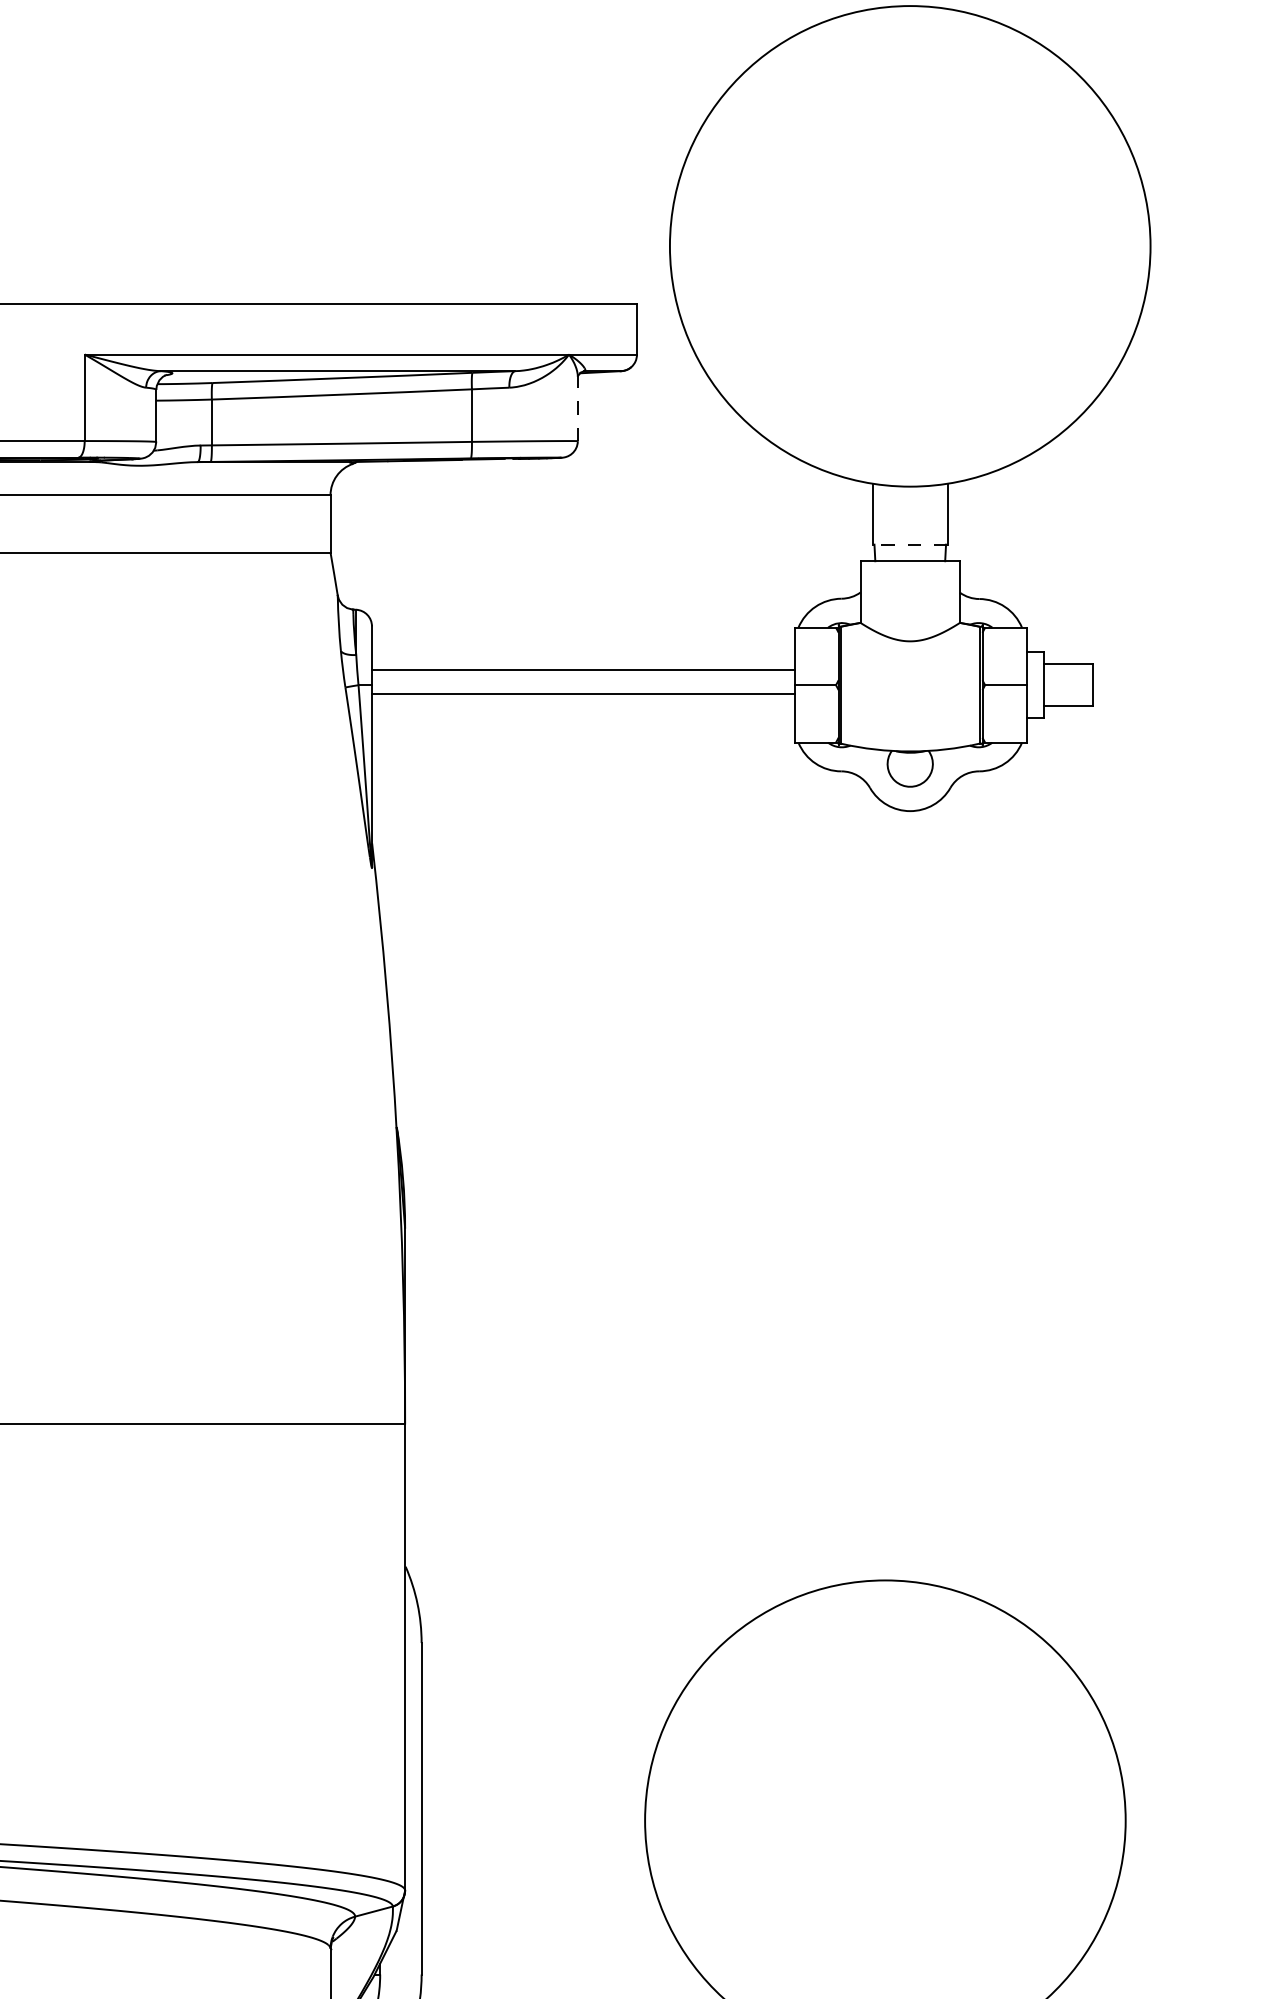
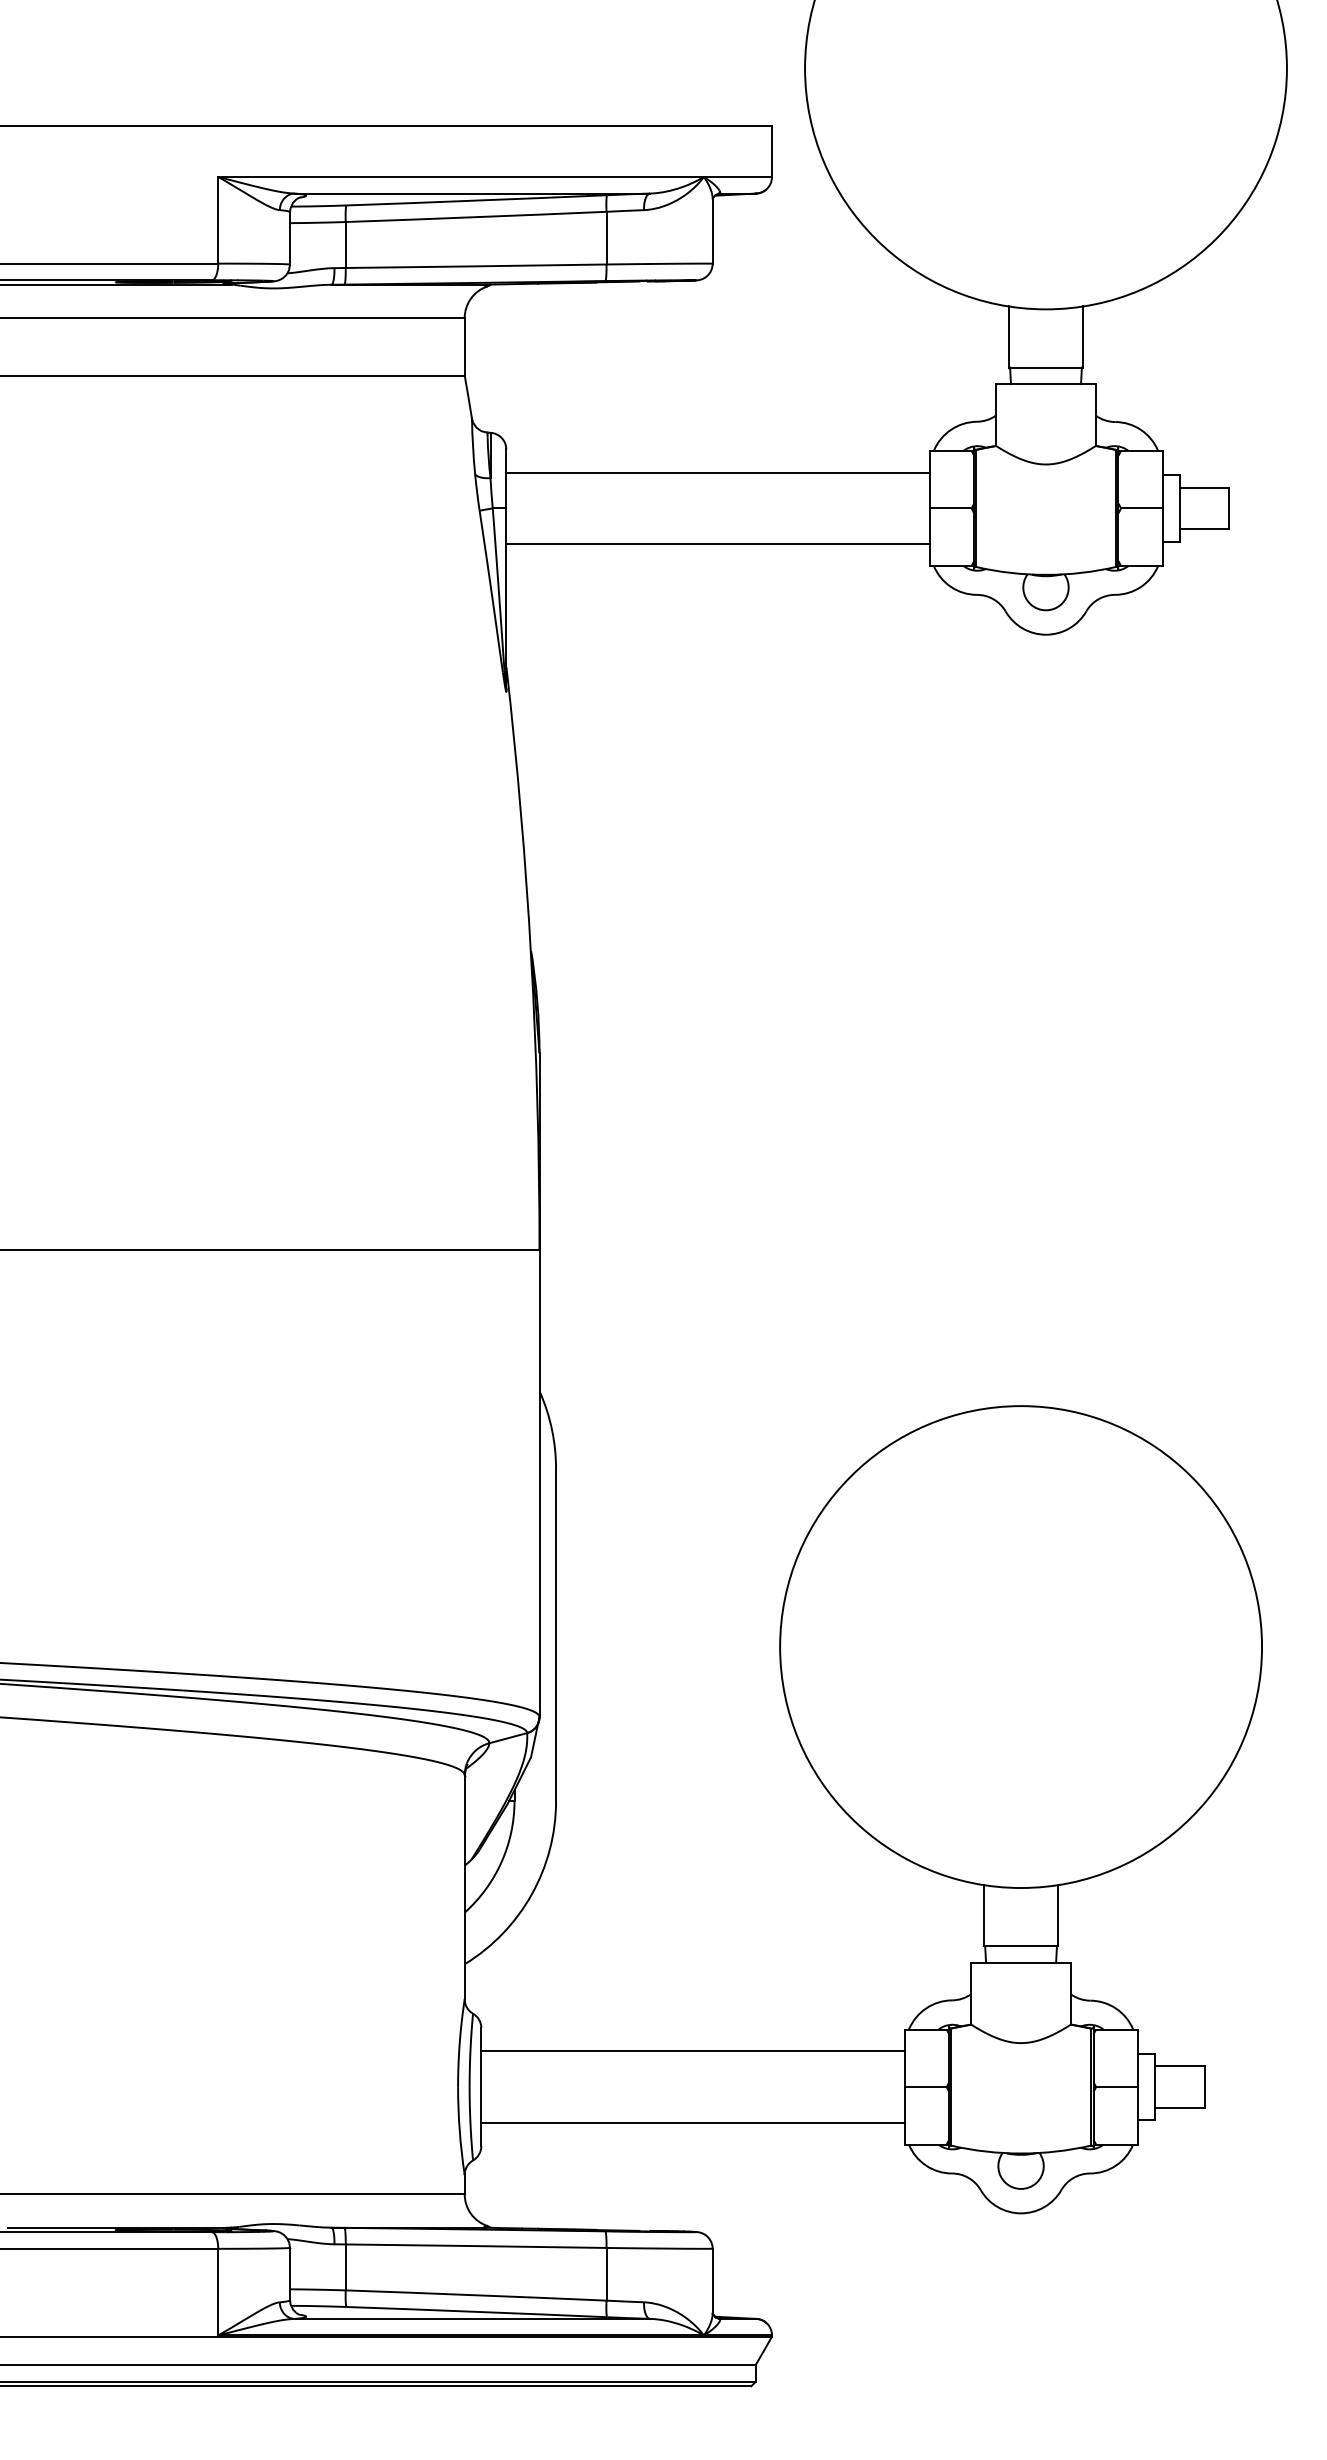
line: (577, 408) -> (712, 231), dashed -> solid
line: (909, 544) -> (1045, 367), dashed -> solid
line: (583, 670) -> (718, 544), moved
line: (583, 694) -> (718, 472), moved

